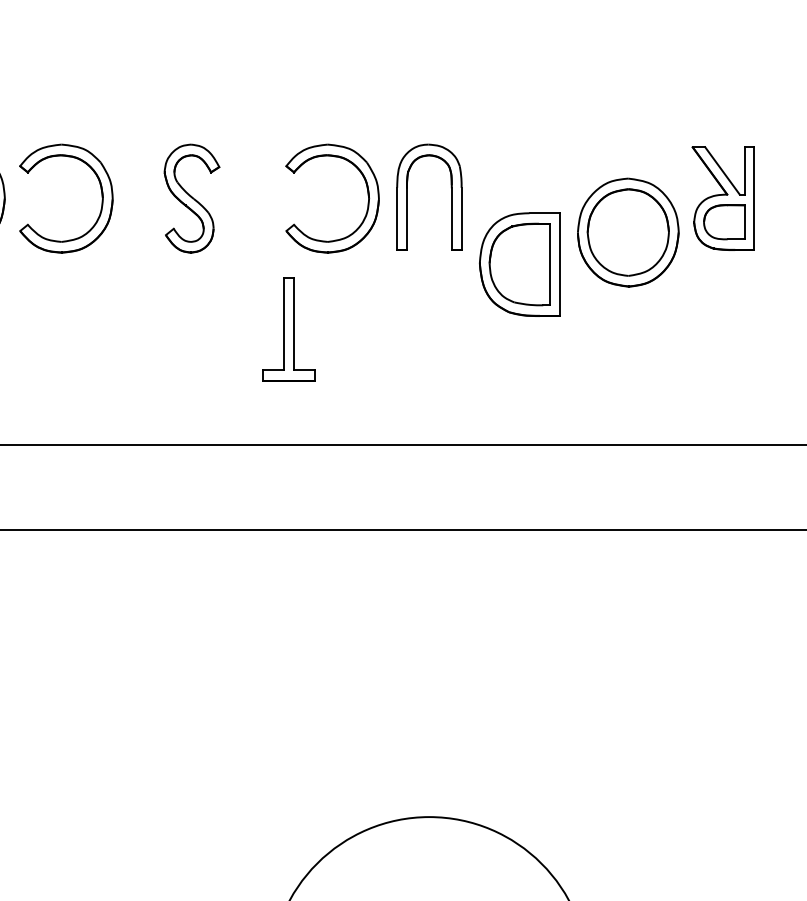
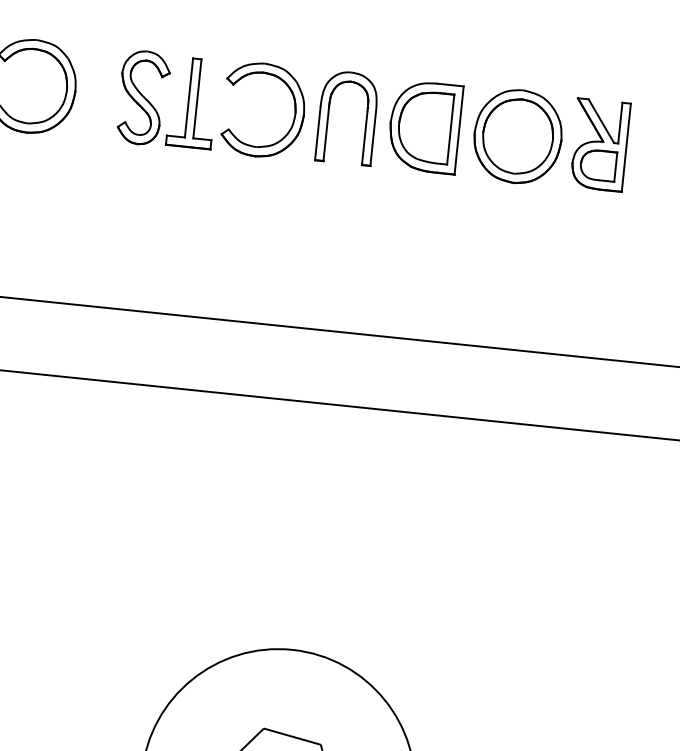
part: (628, 232) -> (518, 136), moved
part: (519, 264) -> (424, 126), moved
part: (288, 329) -> (192, 102), moved

